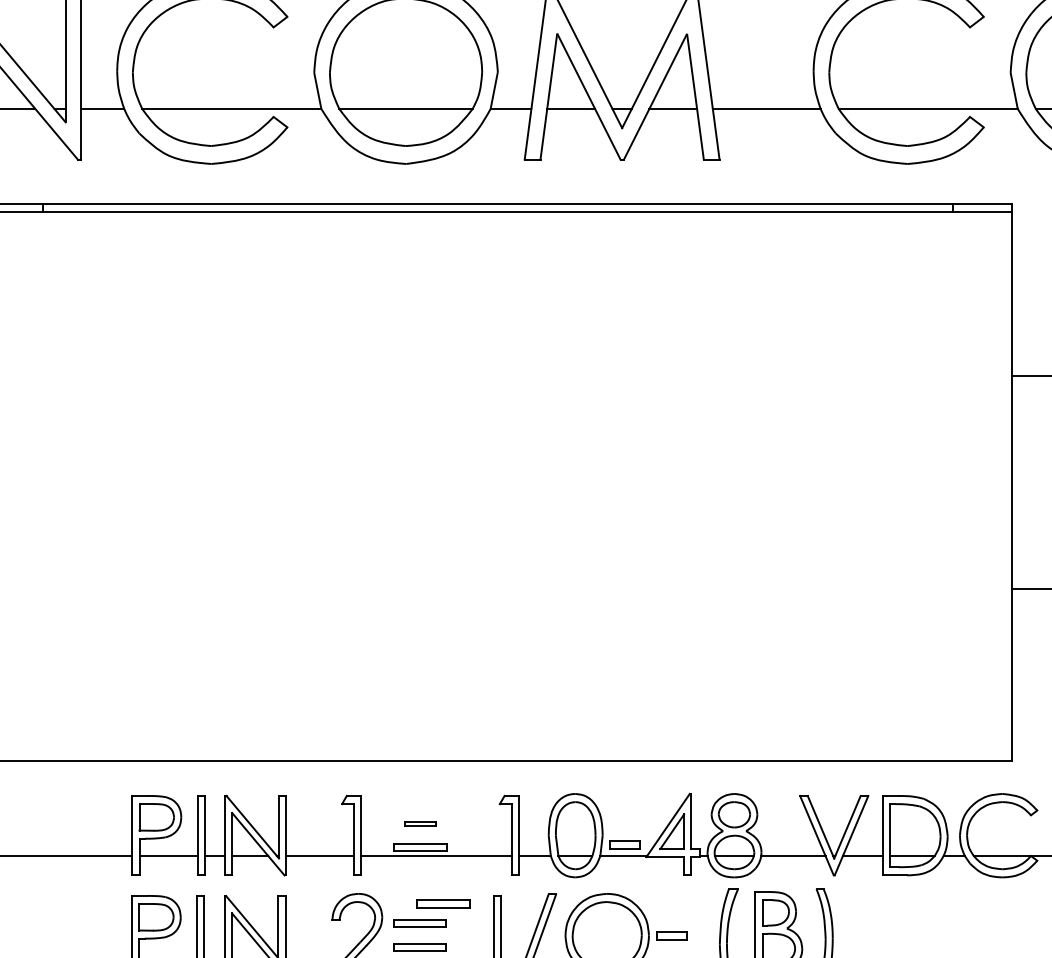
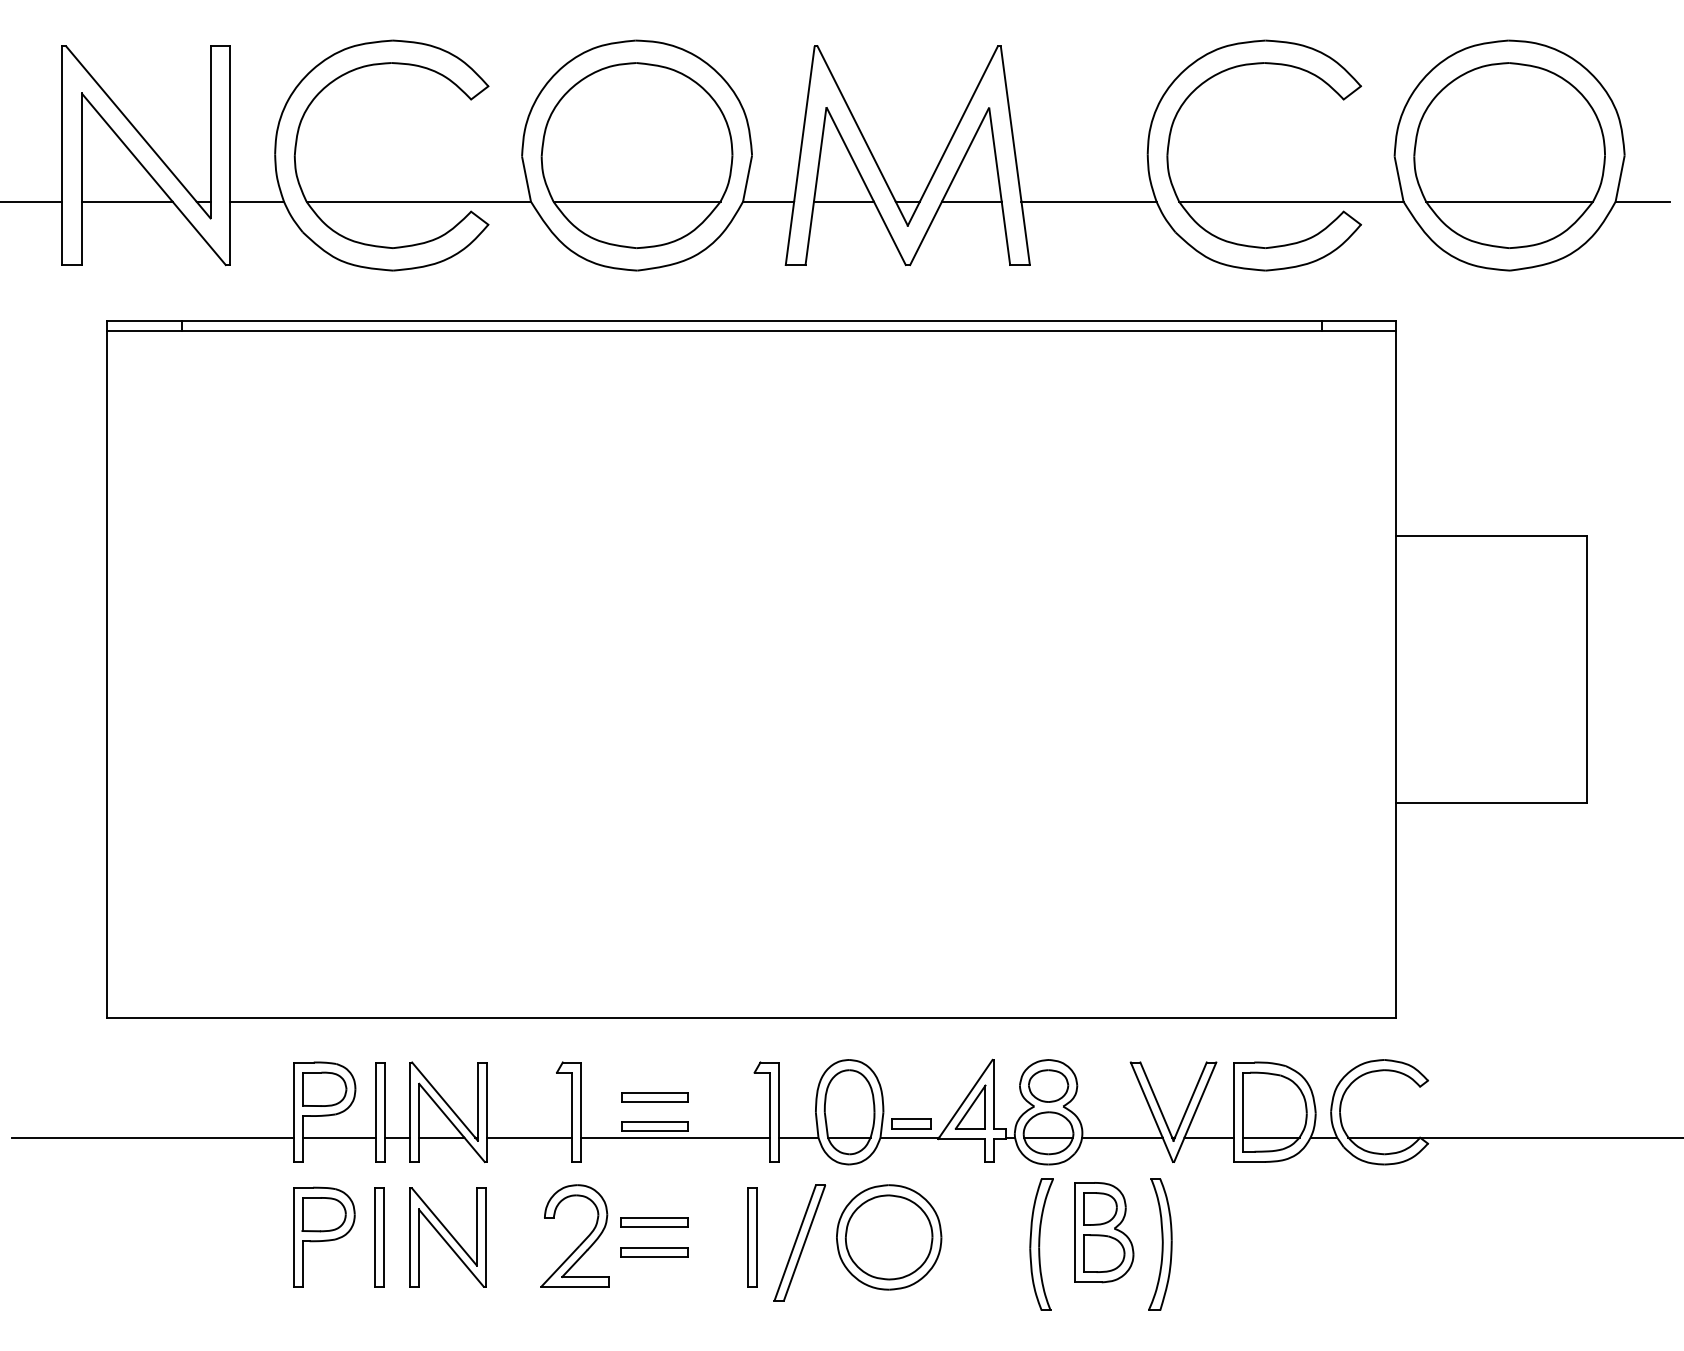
part: (419, 823) -> (654, 1097), size x1.67
part: (443, 903) -> (683, 1197), removed
part: (672, 935) -> (970, 1237), removed

